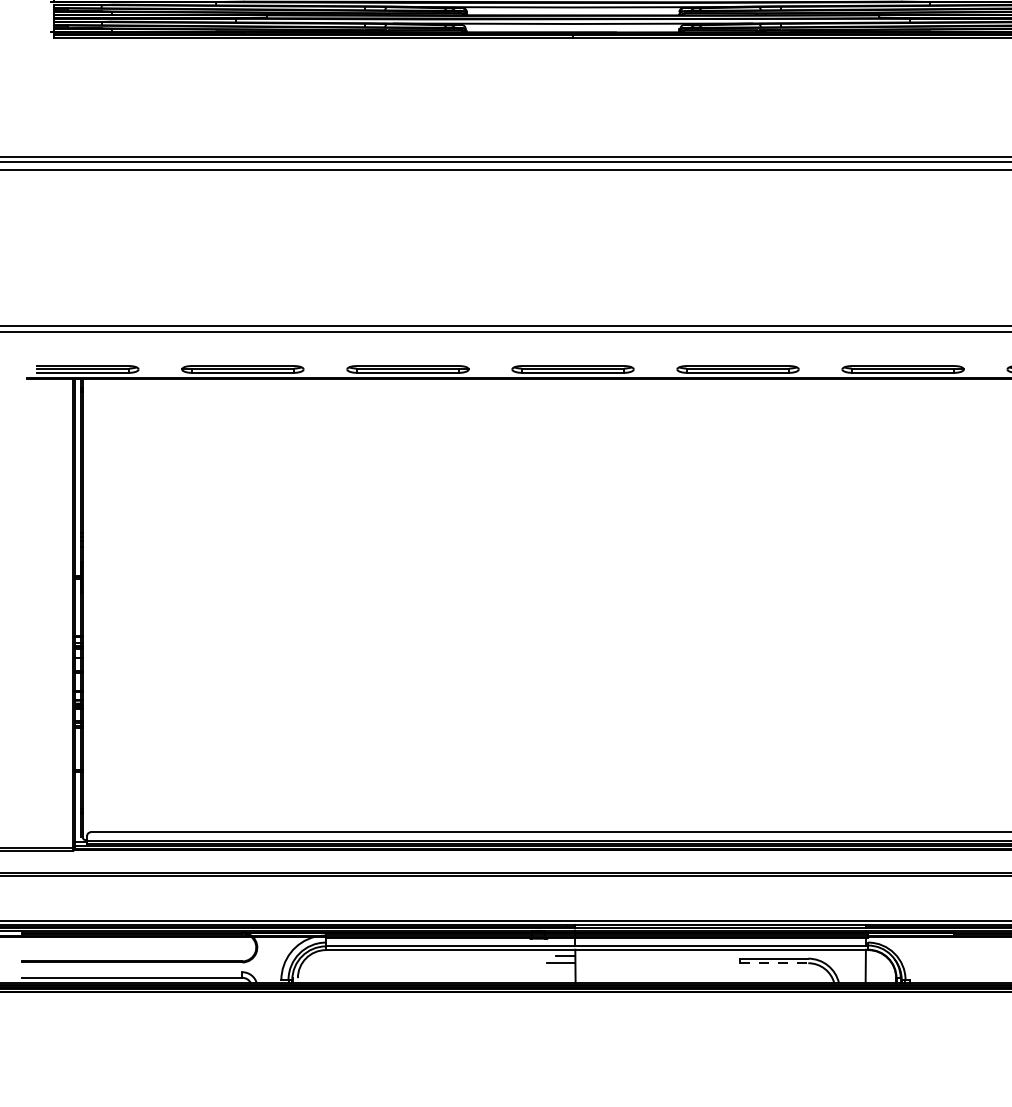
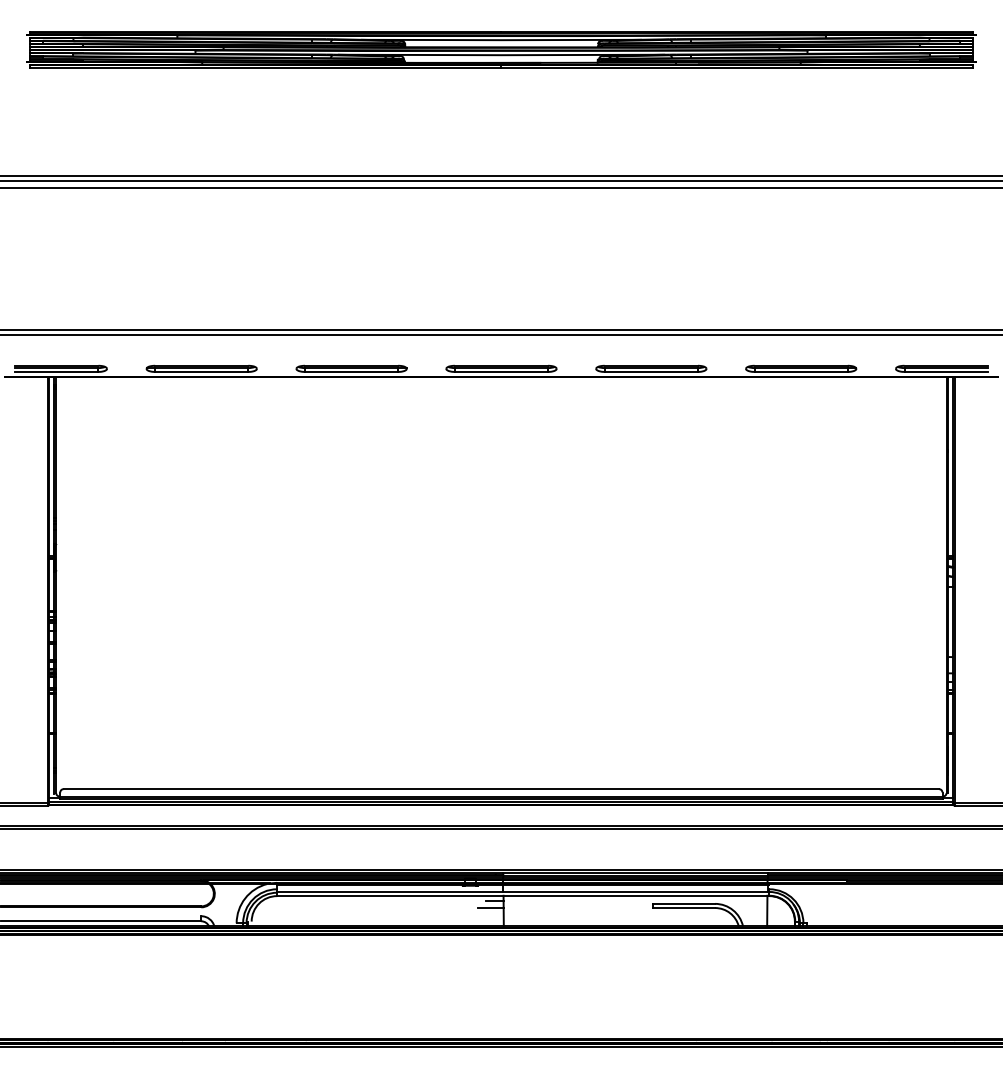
line: (774, 963) -> (684, 908), dashed -> solid

